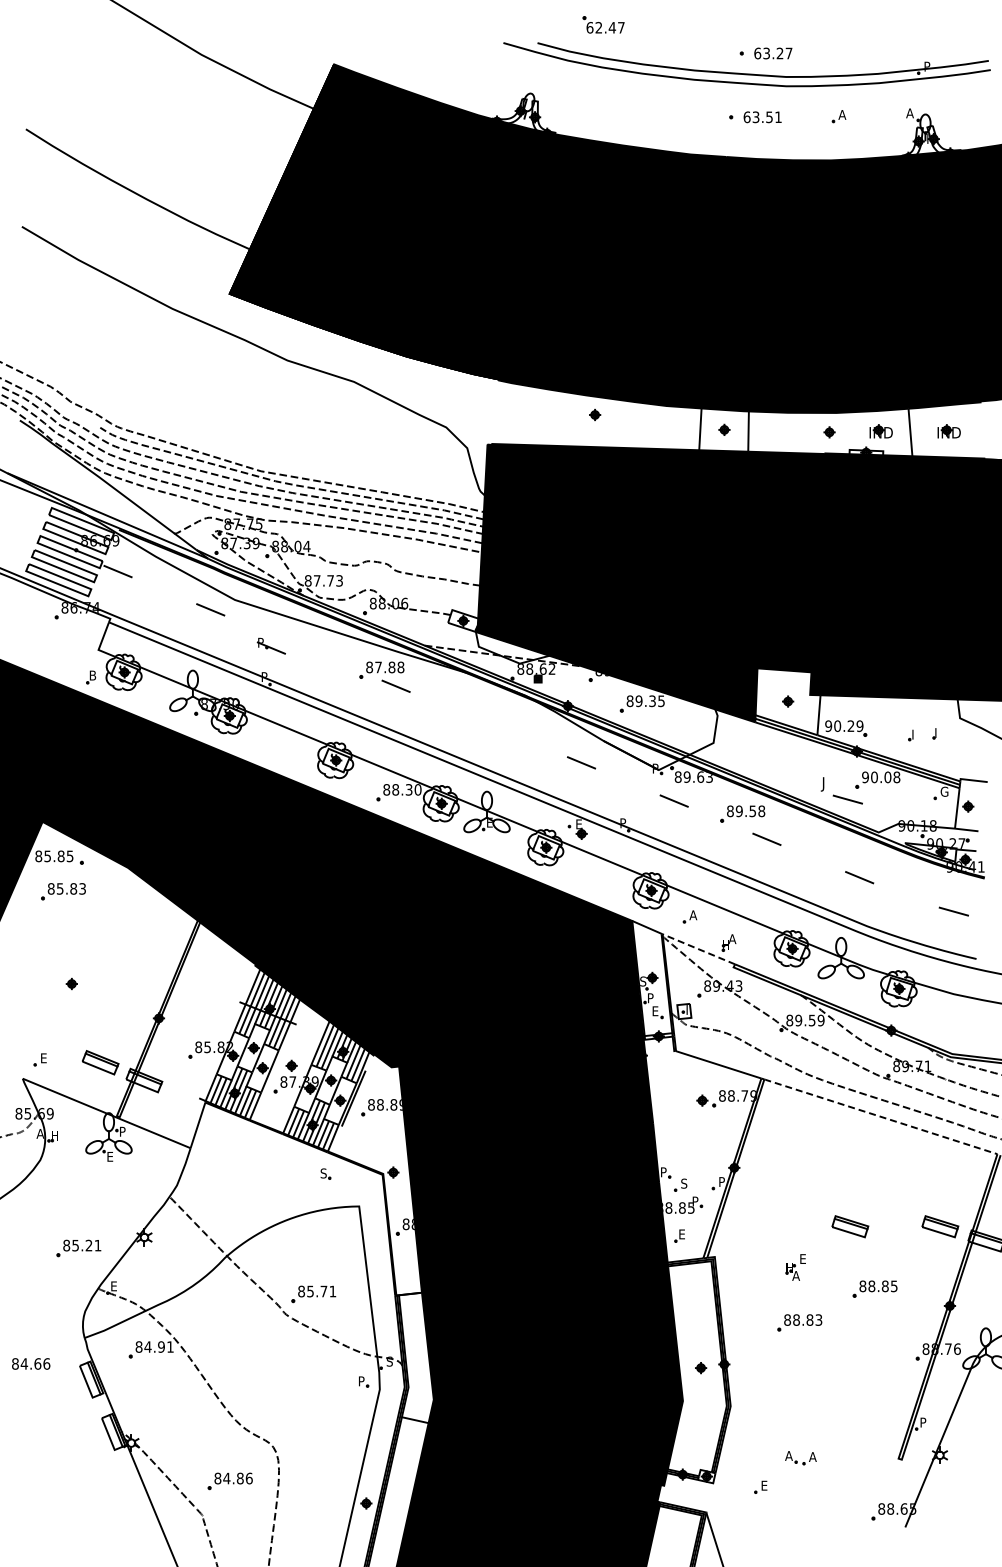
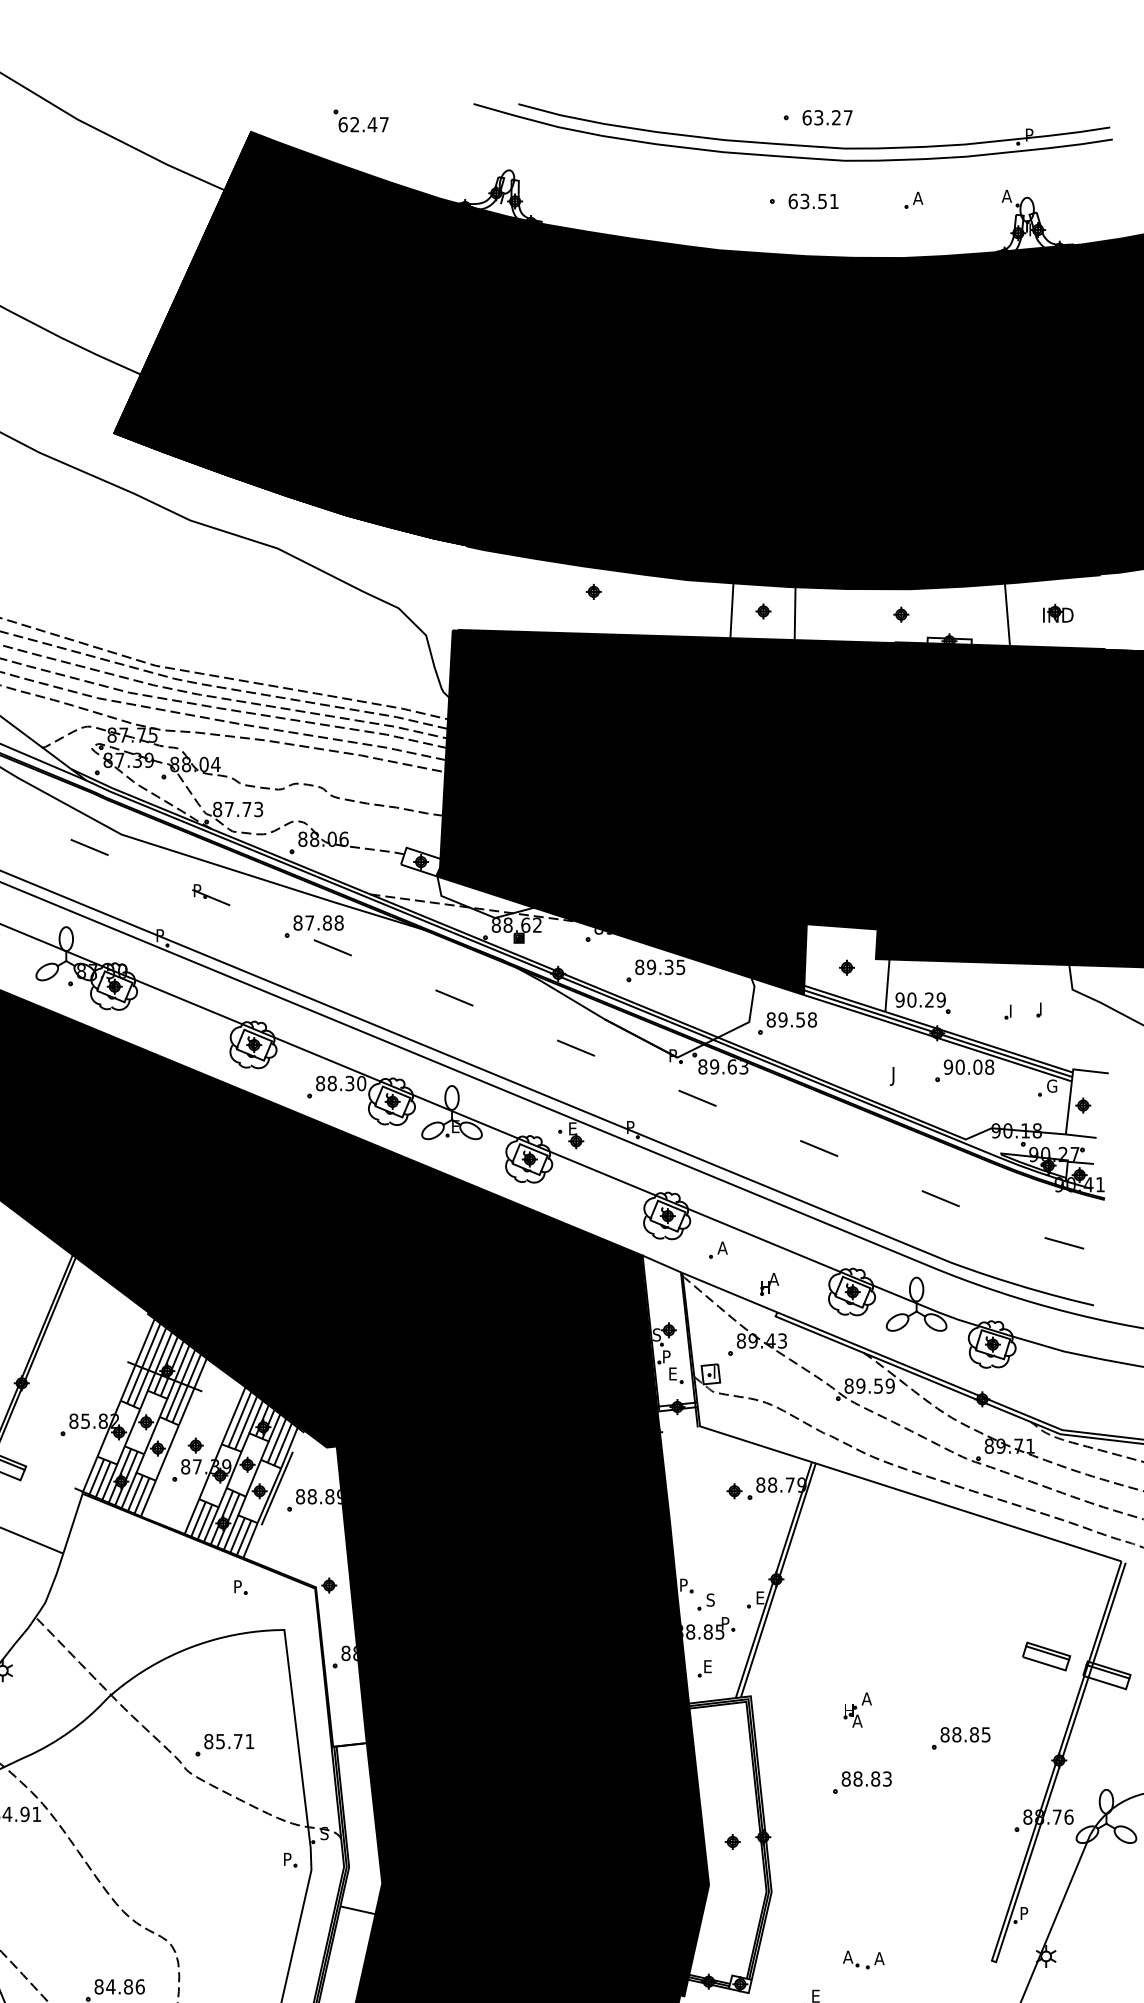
part: (603, 24) -> (360, 120), moved
part: (880, 431) -> (968, 613), removed
part: (270, 645) -> (210, 894), moved
line: (488, 724) -> (453, 997), added
line: (847, 799) -> (924, 1096), removed
part: (742, 813) -> (787, 1022), moved
line: (698, 949) -> (729, 1292), dashed -> solid
line: (880, 1116) -> (968, 1512), dashed -> solid
text: (323, 1173) -> (237, 1586), S -> P
text: (722, 1181) -> (760, 1597), P -> E
part: (850, 1226) -> (928, 1656), removed
text: (803, 1258) -> (867, 1698), E -> A

